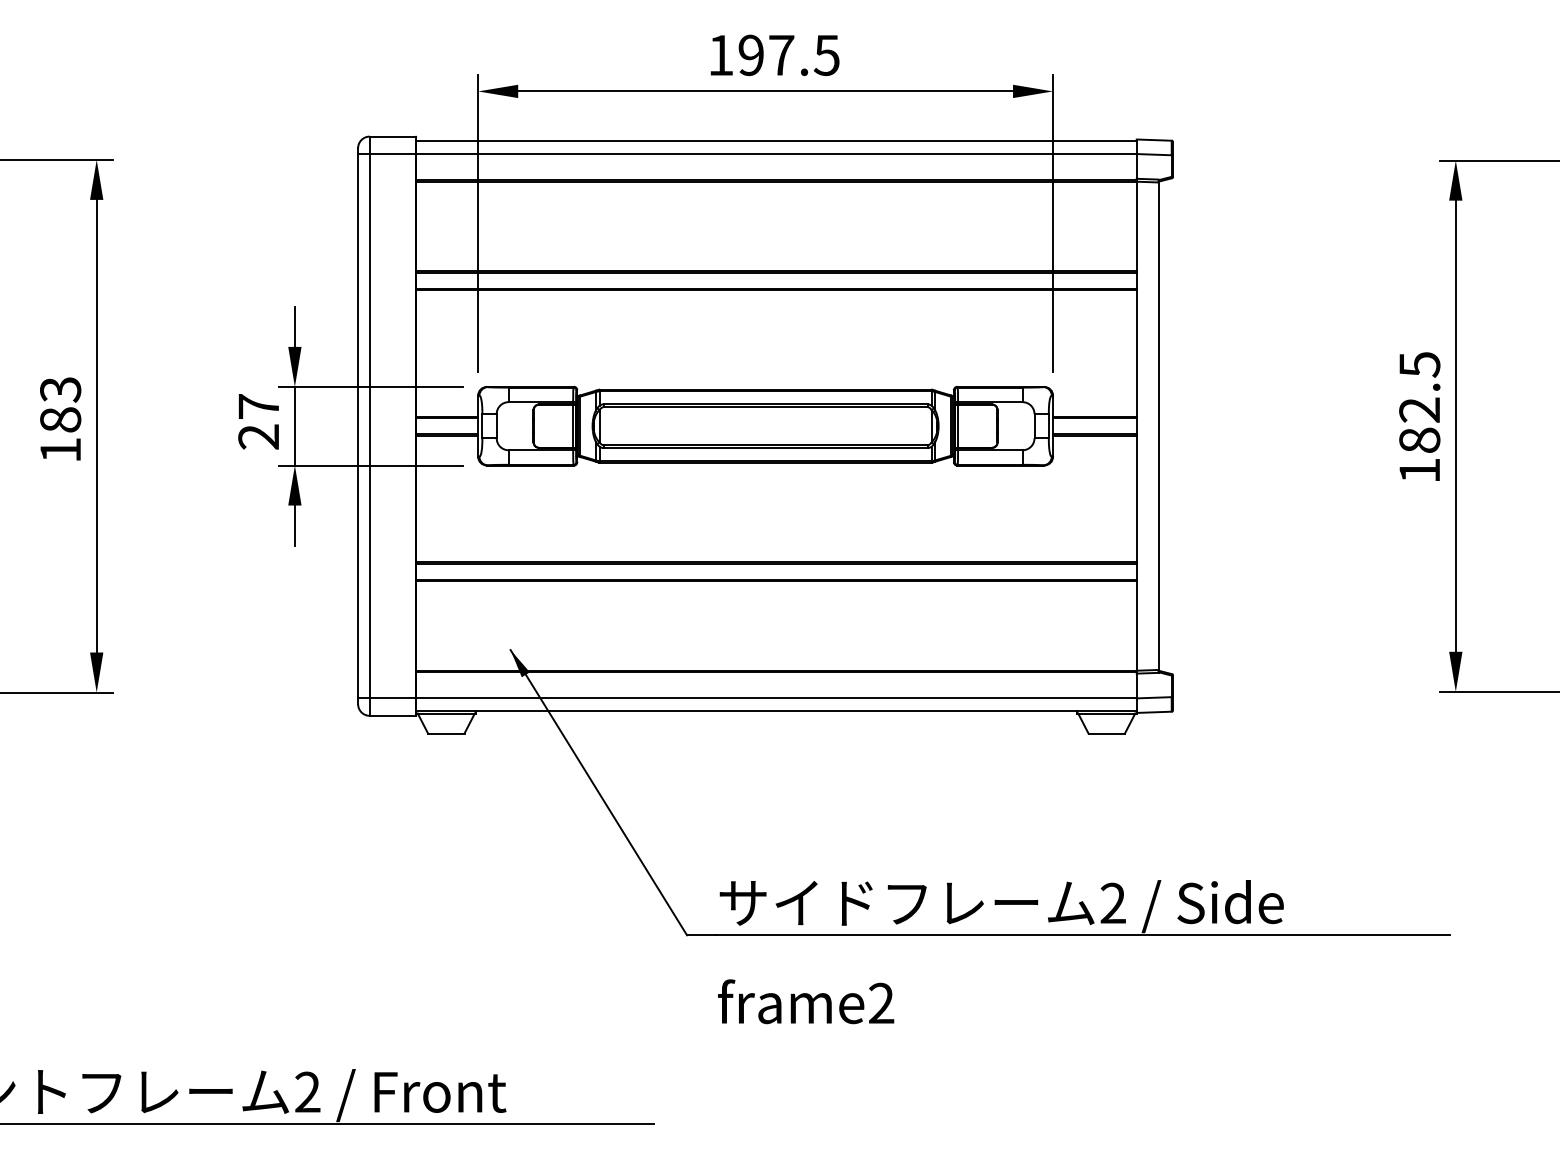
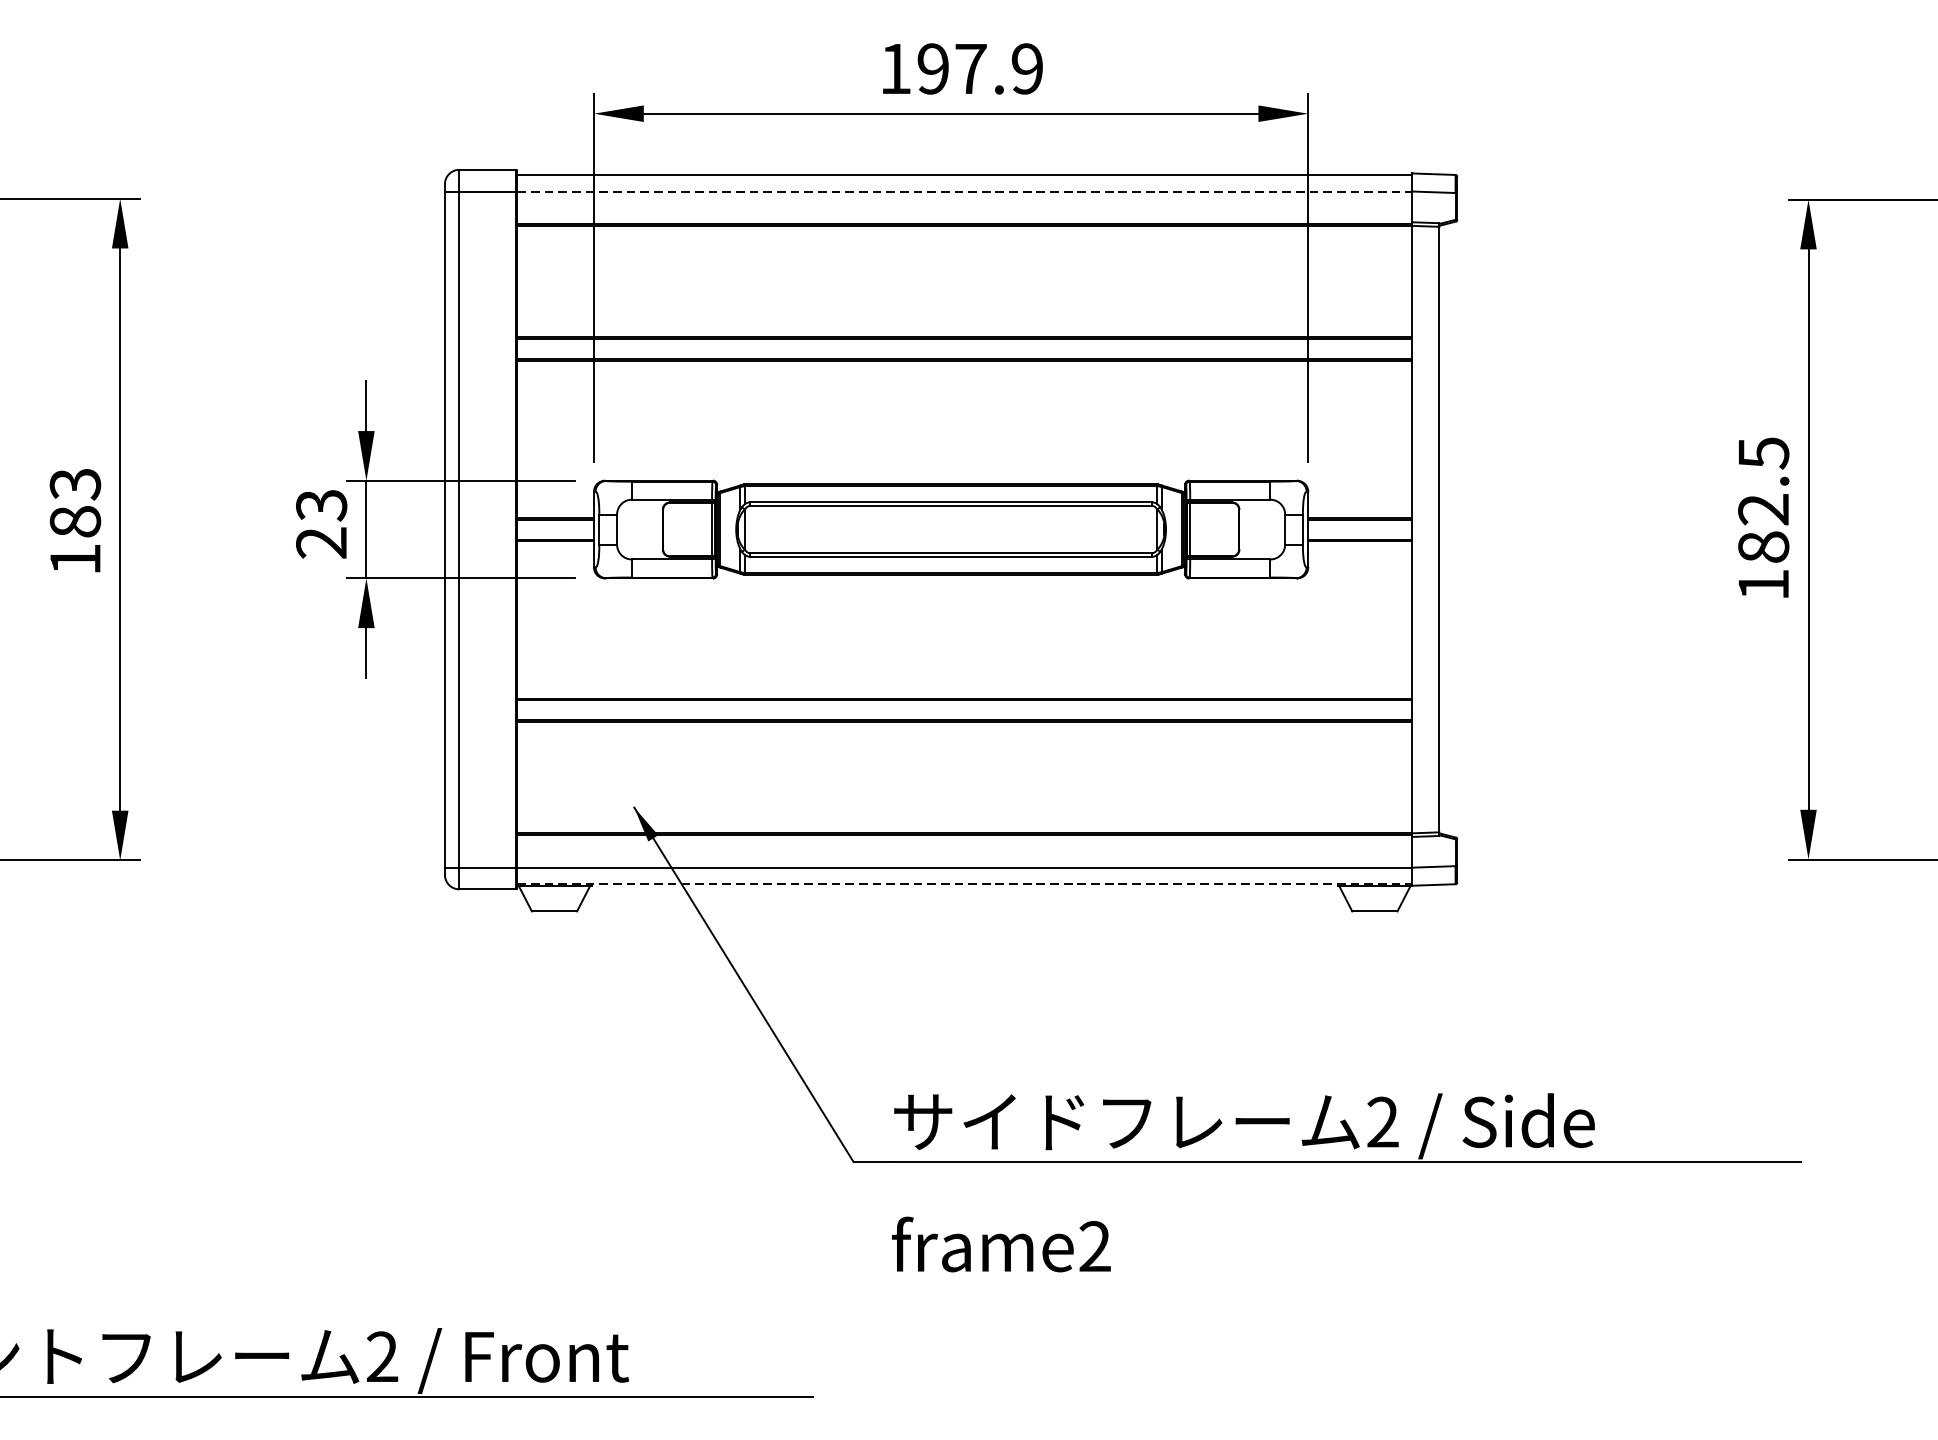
text: (826, 54) -> (1026, 67), 197.5 -> 197.9
line: (777, 154) -> (965, 192), solid -> dashed
text: (258, 406) -> (321, 505), 27 -> 23
line: (777, 711) -> (965, 883), solid -> dashed

